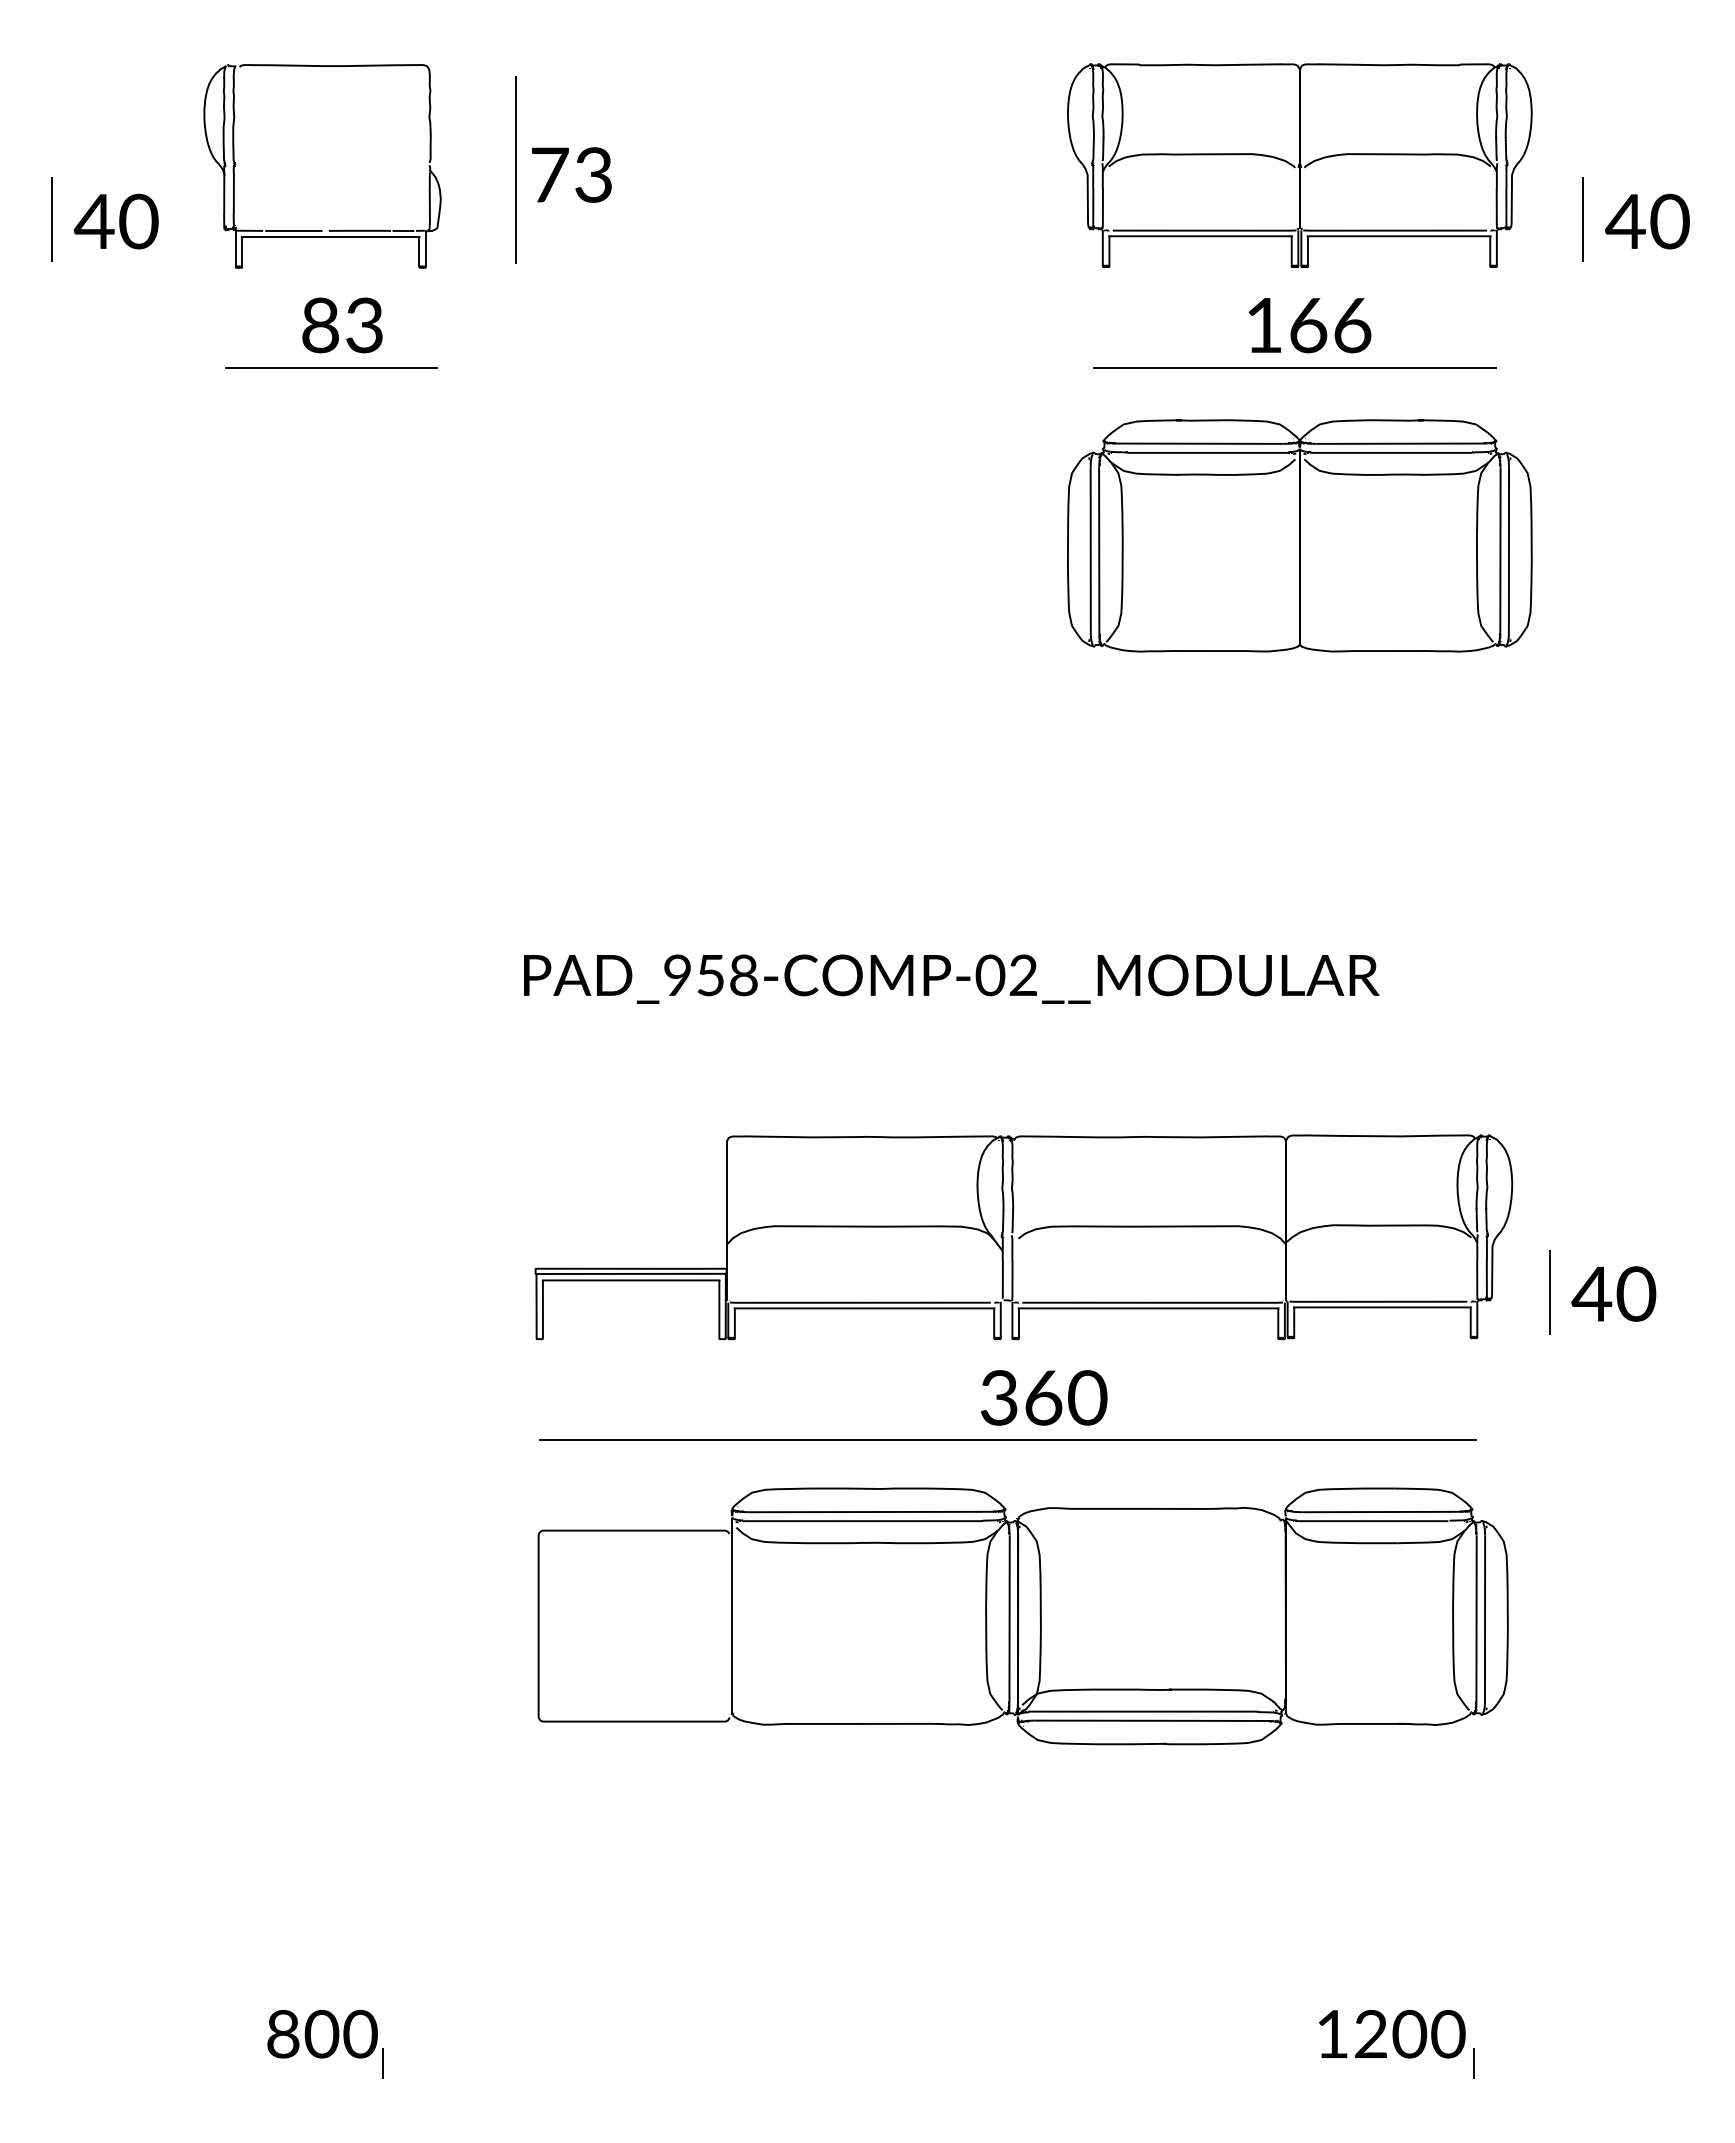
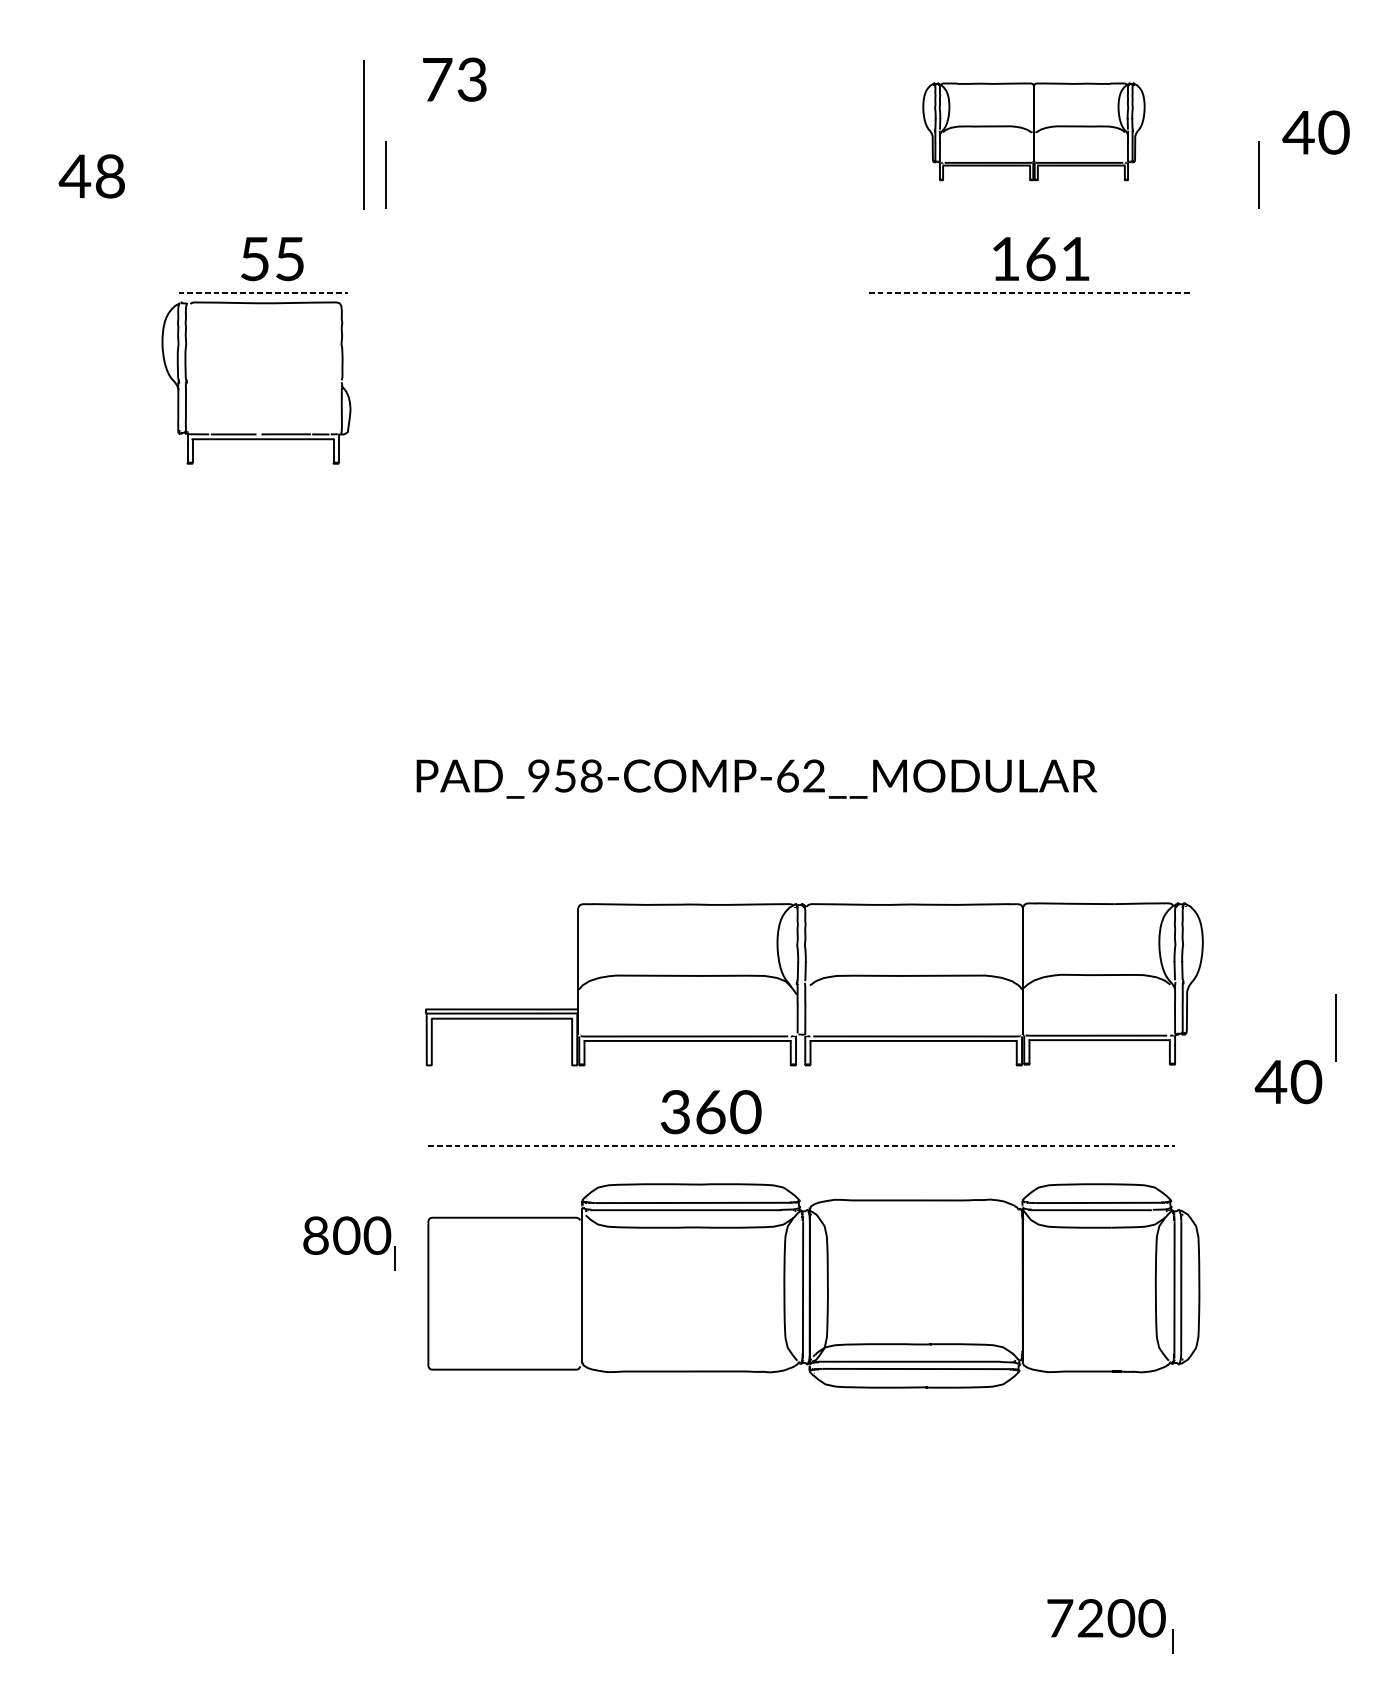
part: (1299, 165) -> (1033, 131), size x0.6
line: (515, 169) -> (363, 134), moved
text: (571, 174) -> (454, 79), moved
line: (51, 219) -> (385, 174), moved
text: (138, 221) -> (110, 176), 40 -> 48
text: (1647, 221) -> (1316, 132), moved
part: (322, 230) -> (256, 434), moved
text: (342, 325) -> (272, 259), 83 -> 55
text: (1352, 325) -> (1075, 259), 166 -> 161
line: (331, 367) -> (263, 292), solid -> dashed
line: (1295, 367) -> (1030, 292), solid -> dashed
part: (1299, 535) -> (1033, 426), removed
text: (990, 974) -> (787, 775), PAD_958-COMP-02__MODULAR -> PAD_958-COMP-62__MODULAR
line: (1549, 1292) -> (1335, 1028), moved
text: (1613, 1293) -> (1288, 1081), moved
text: (1044, 1397) -> (711, 1111), moved
line: (1008, 1440) -> (802, 1146), solid -> dashed
text: (1333, 2033) -> (1060, 1617), 1200 -> 7200
part: (325, 2043) -> (349, 1243), moved

